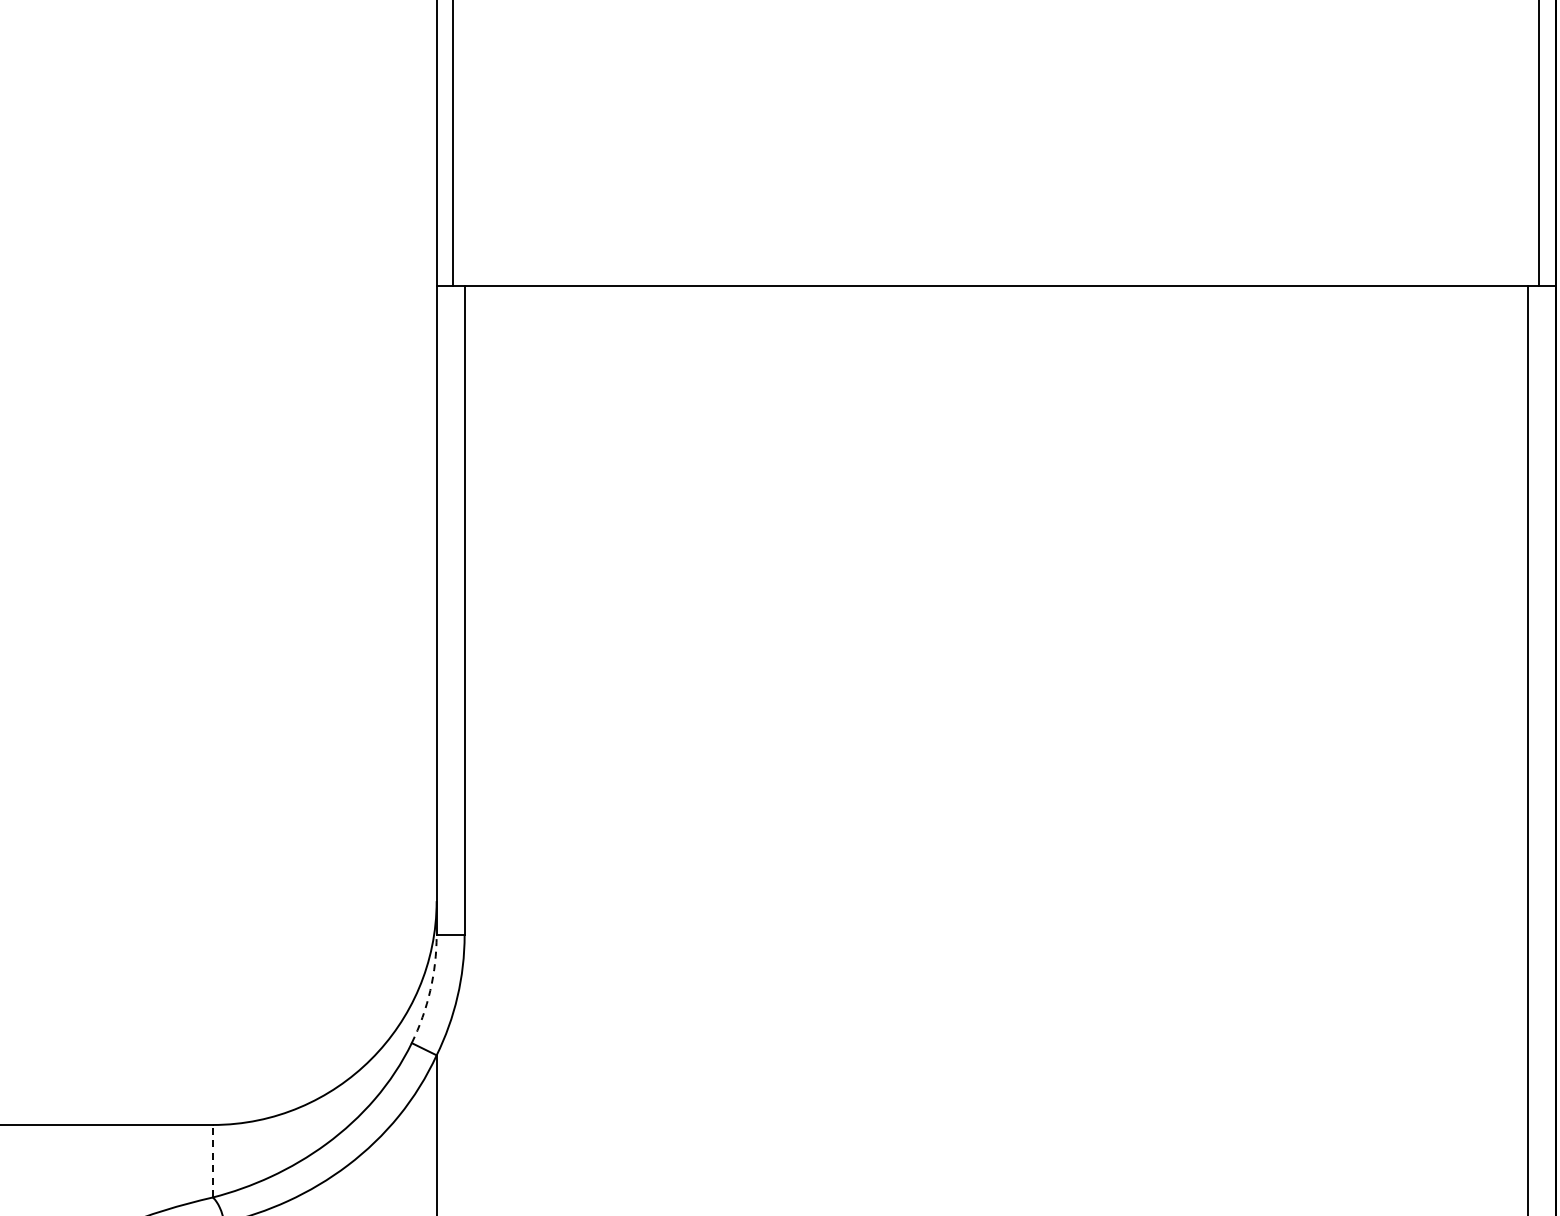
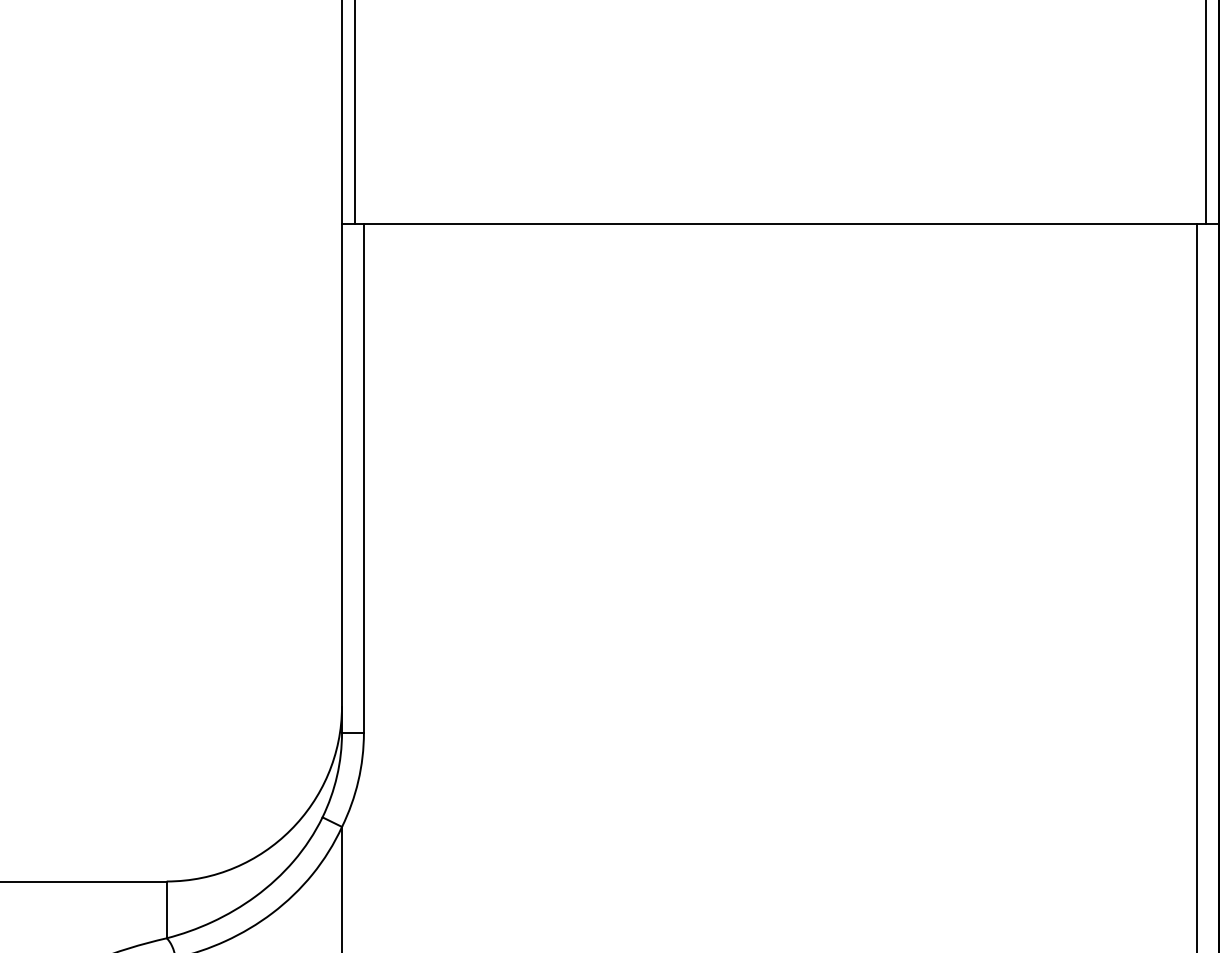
arc: (430, 990) -> (337, 776), dashed -> solid
line: (212, 1160) -> (166, 909), dashed -> solid

